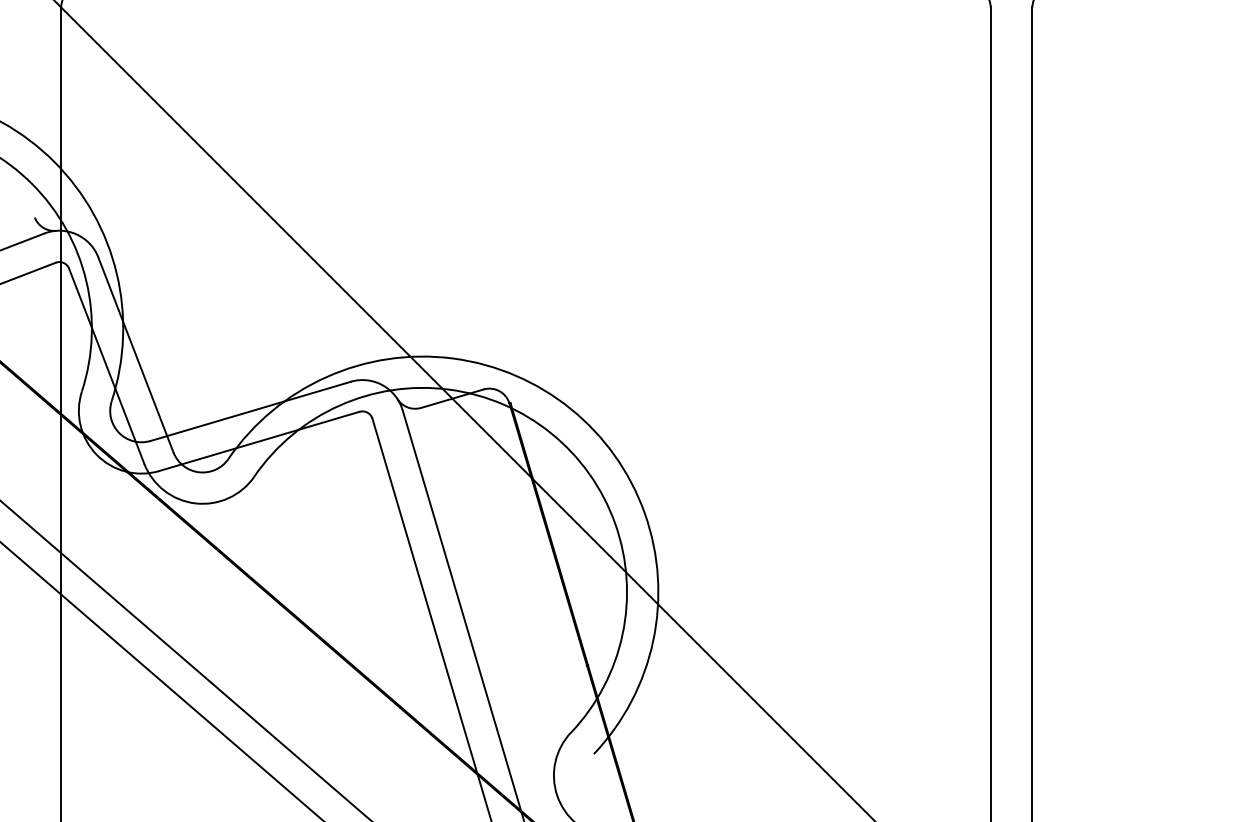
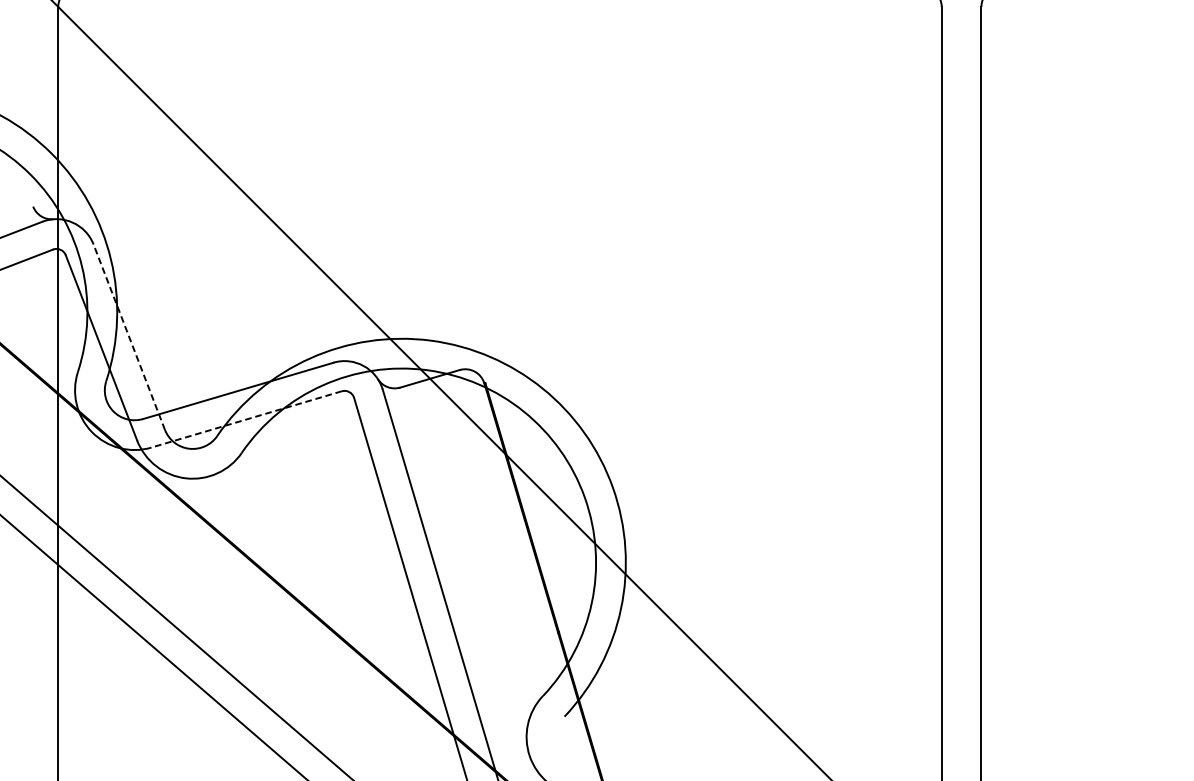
line: (135, 354) -> (128, 336), solid -> dashed
line: (258, 441) -> (245, 419), solid -> dashed

